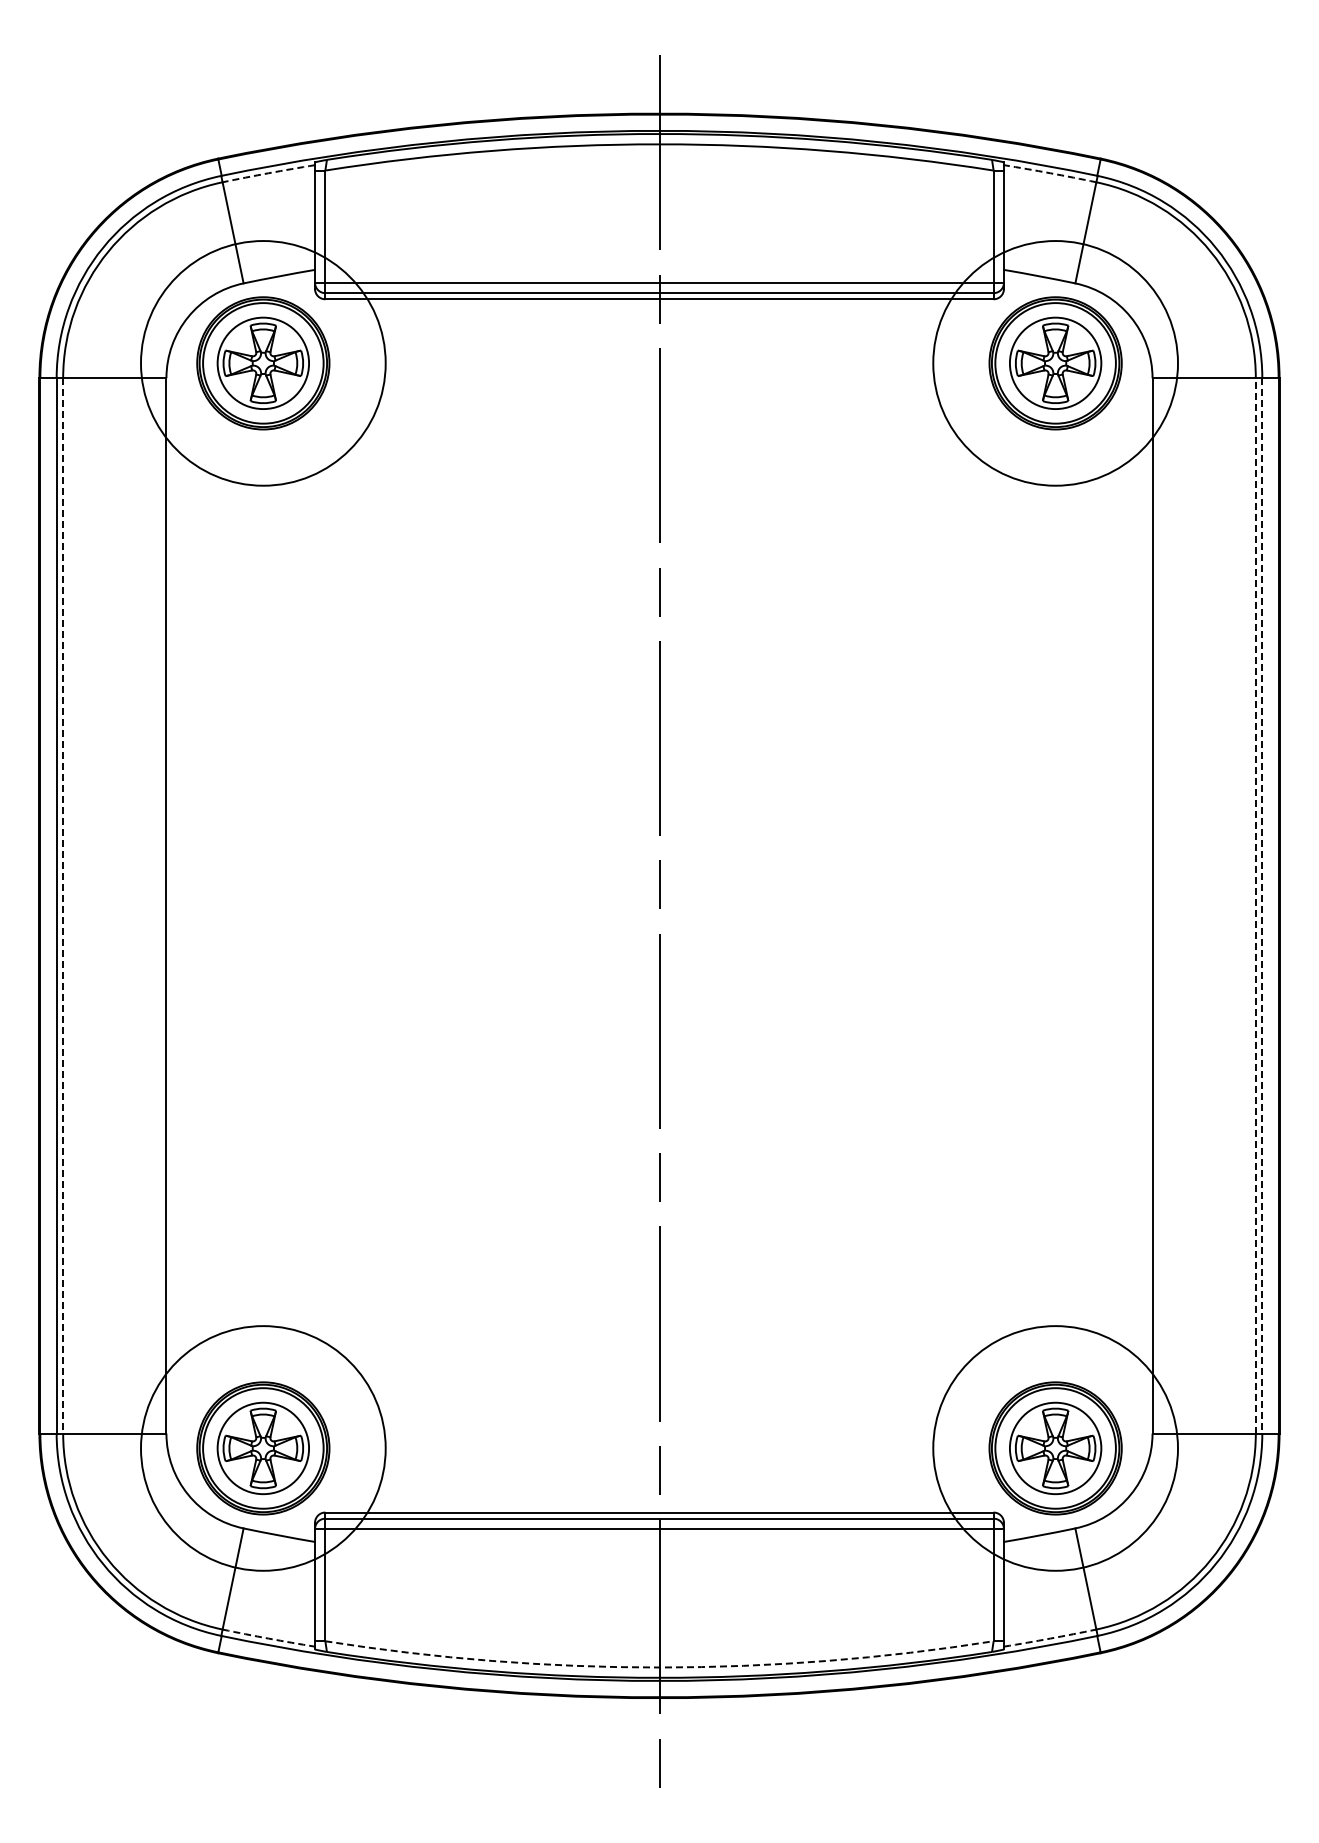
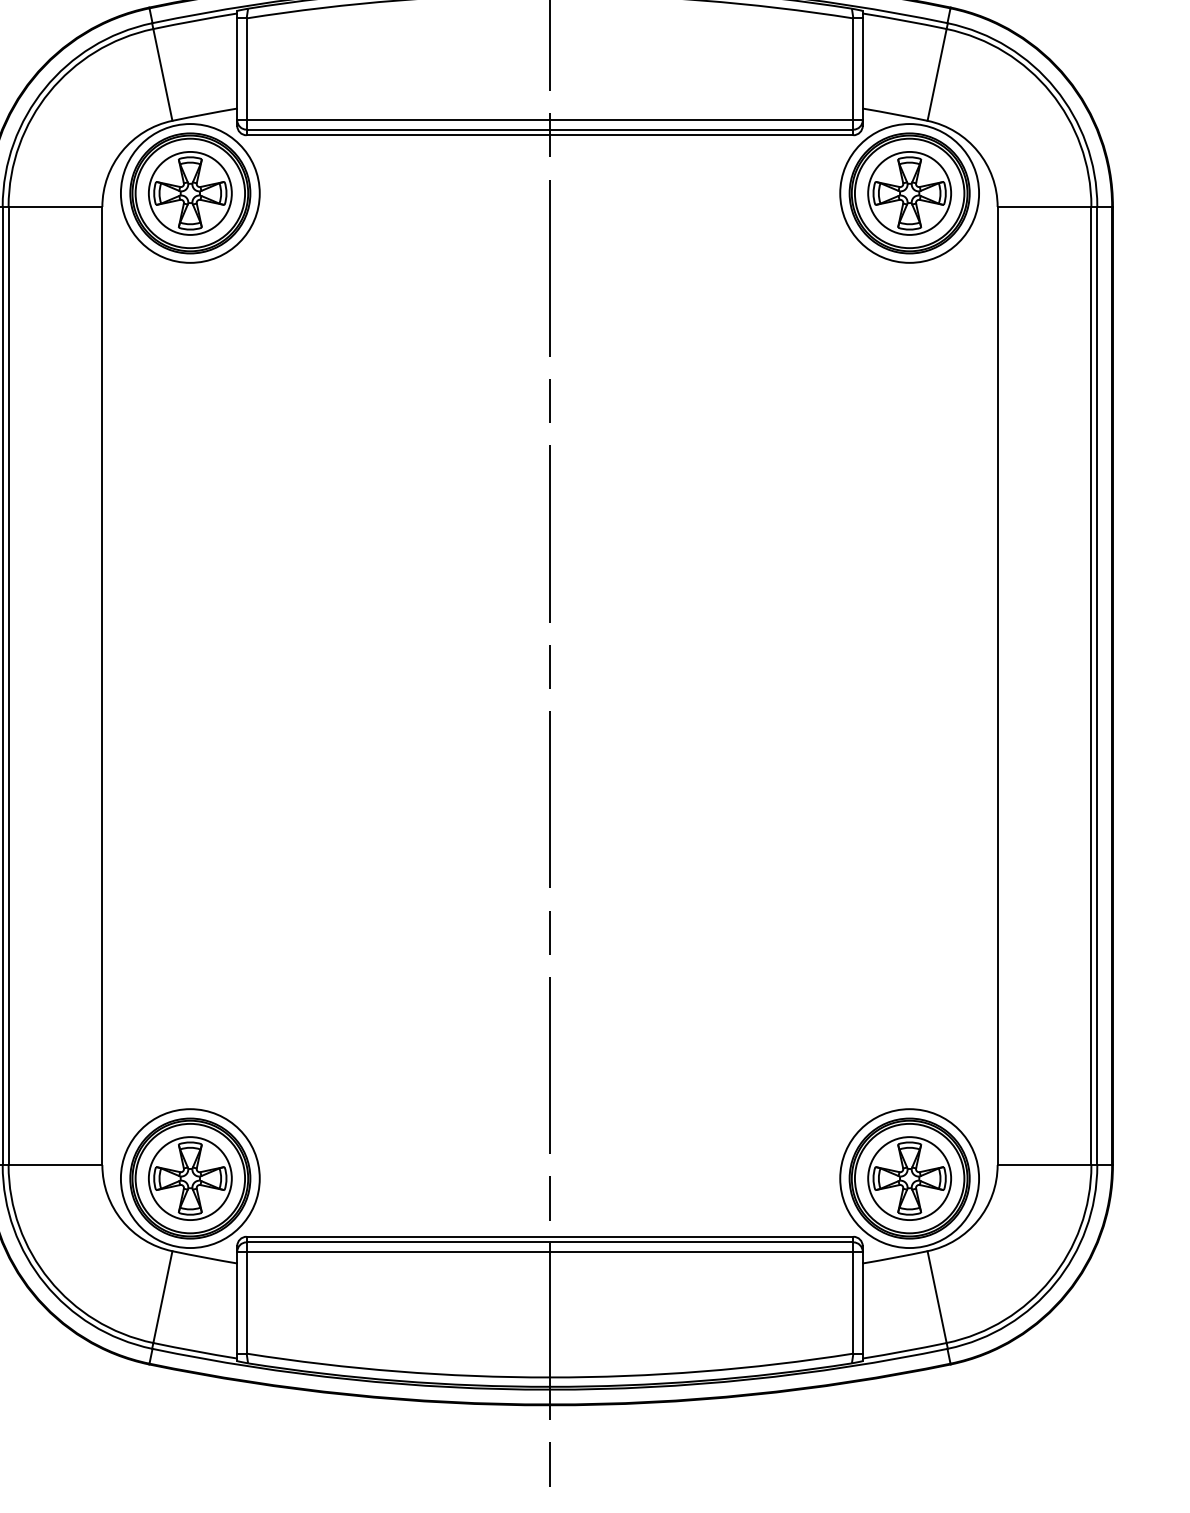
arc: (268, 173) -> (195, 21), dashed -> solid
arc: (1050, 173) -> (905, 21), dashed -> solid
circle: (262, 362) -> (189, 192), size x0.62
circle: (1055, 362) -> (909, 192), size x0.62
line: (63, 905) -> (8, 685), dashed -> solid
line: (1255, 905) -> (1091, 685), dashed -> solid
line: (1262, 905) -> (1097, 685), dashed -> solid
circle: (262, 1447) -> (189, 1177), size x0.62
circle: (1055, 1447) -> (909, 1177), size x0.62
arc: (268, 1638) -> (195, 1351), dashed -> solid
arc: (1050, 1638) -> (905, 1351), dashed -> solid
arc: (659, 1667) -> (550, 1377), dashed -> solid

